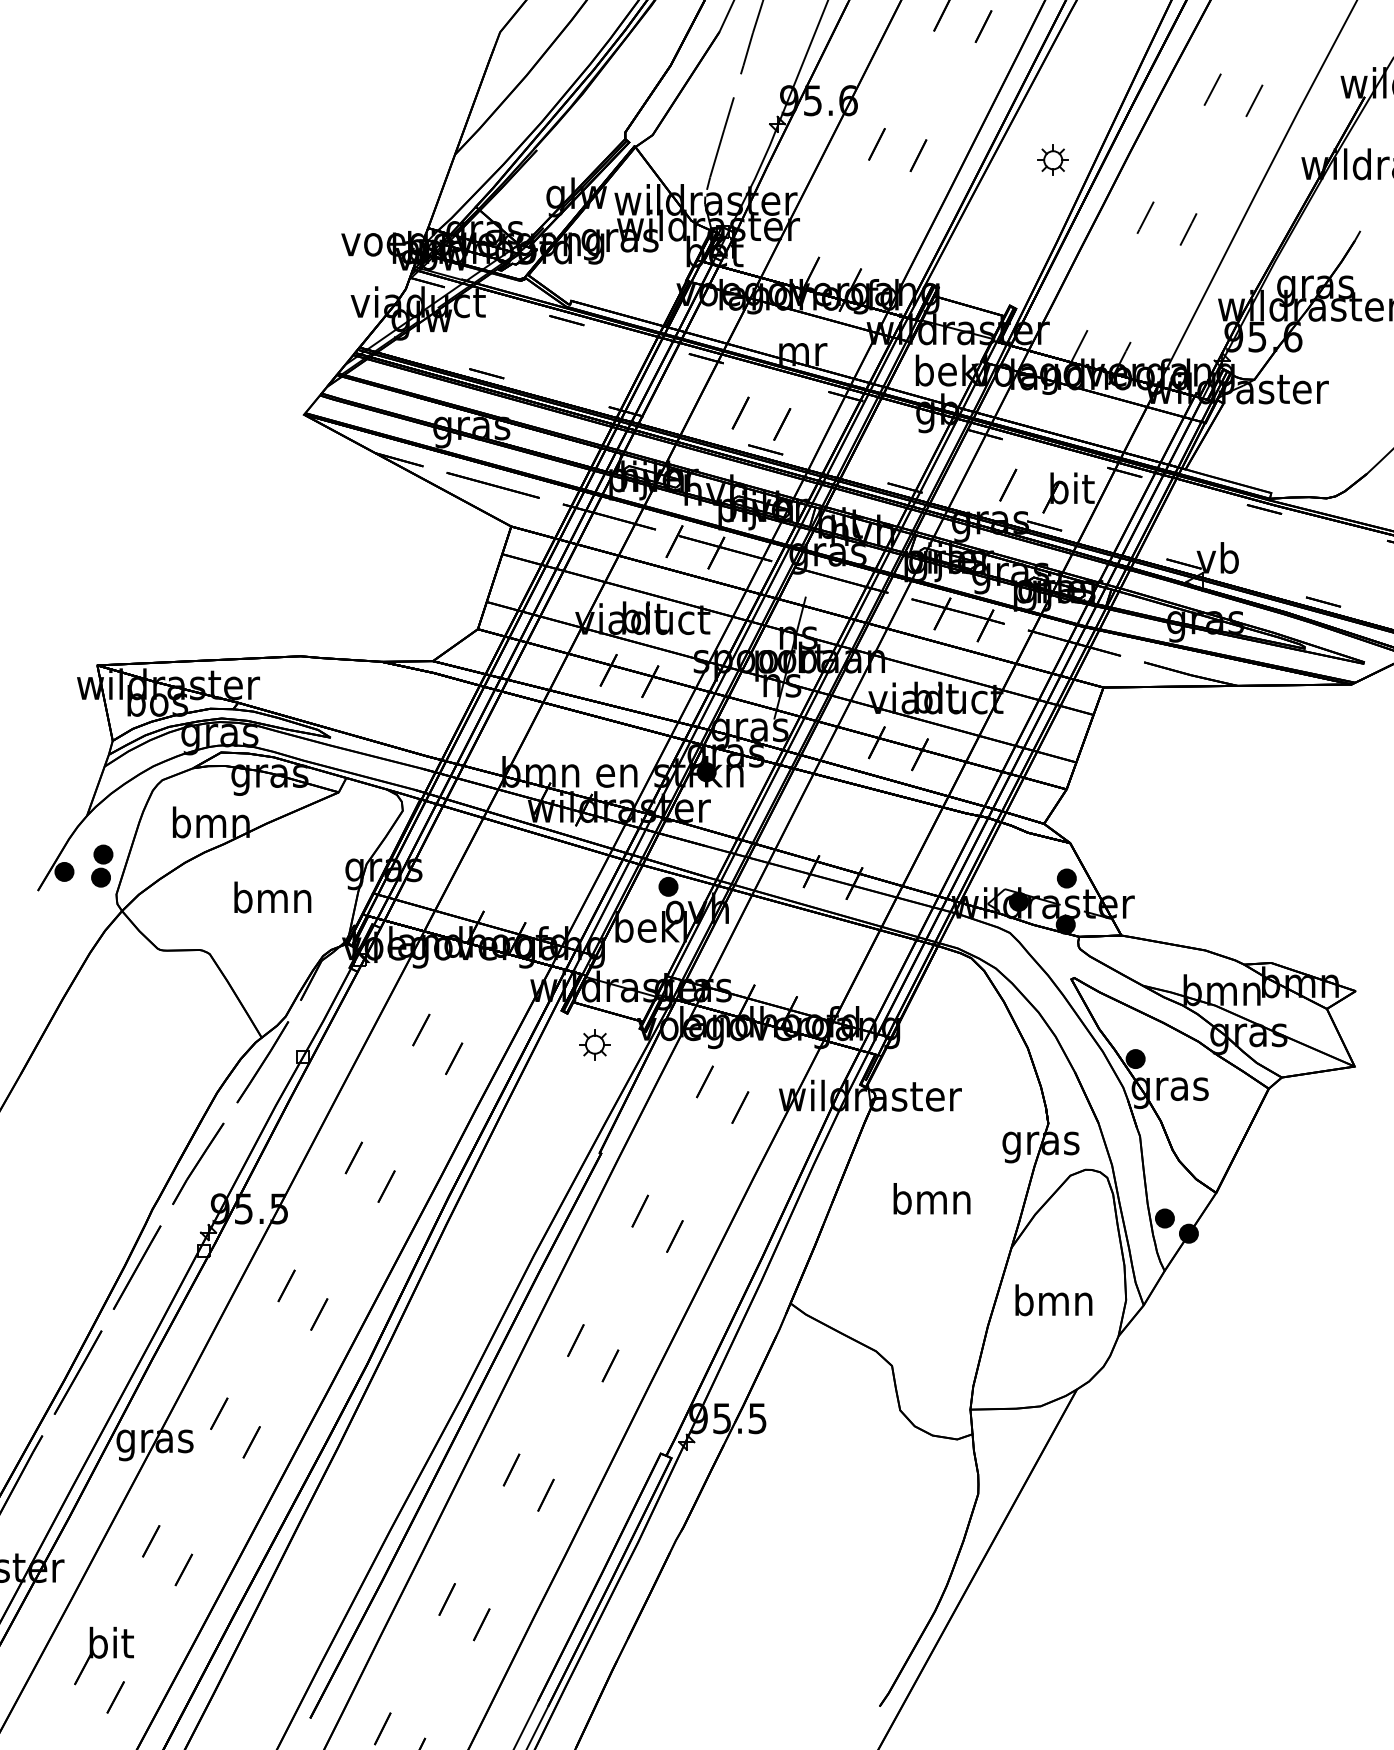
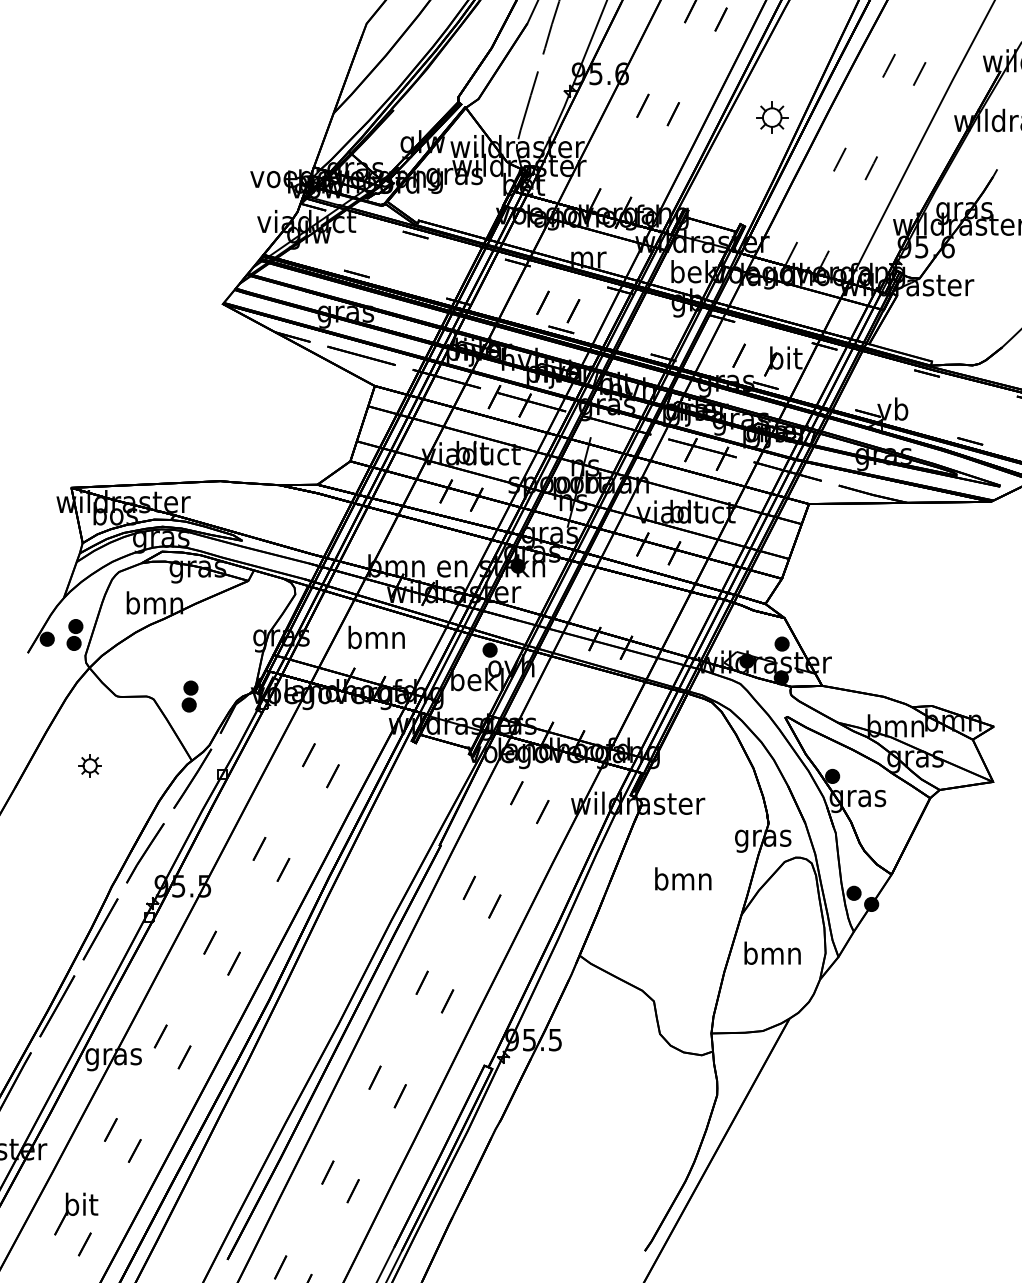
part: (1052, 159) -> (771, 116), size x1.4
text: (272, 897) -> (376, 637), moved
part: (259, 949) -> (190, 696), added
part: (594, 1044) -> (89, 765), moved

